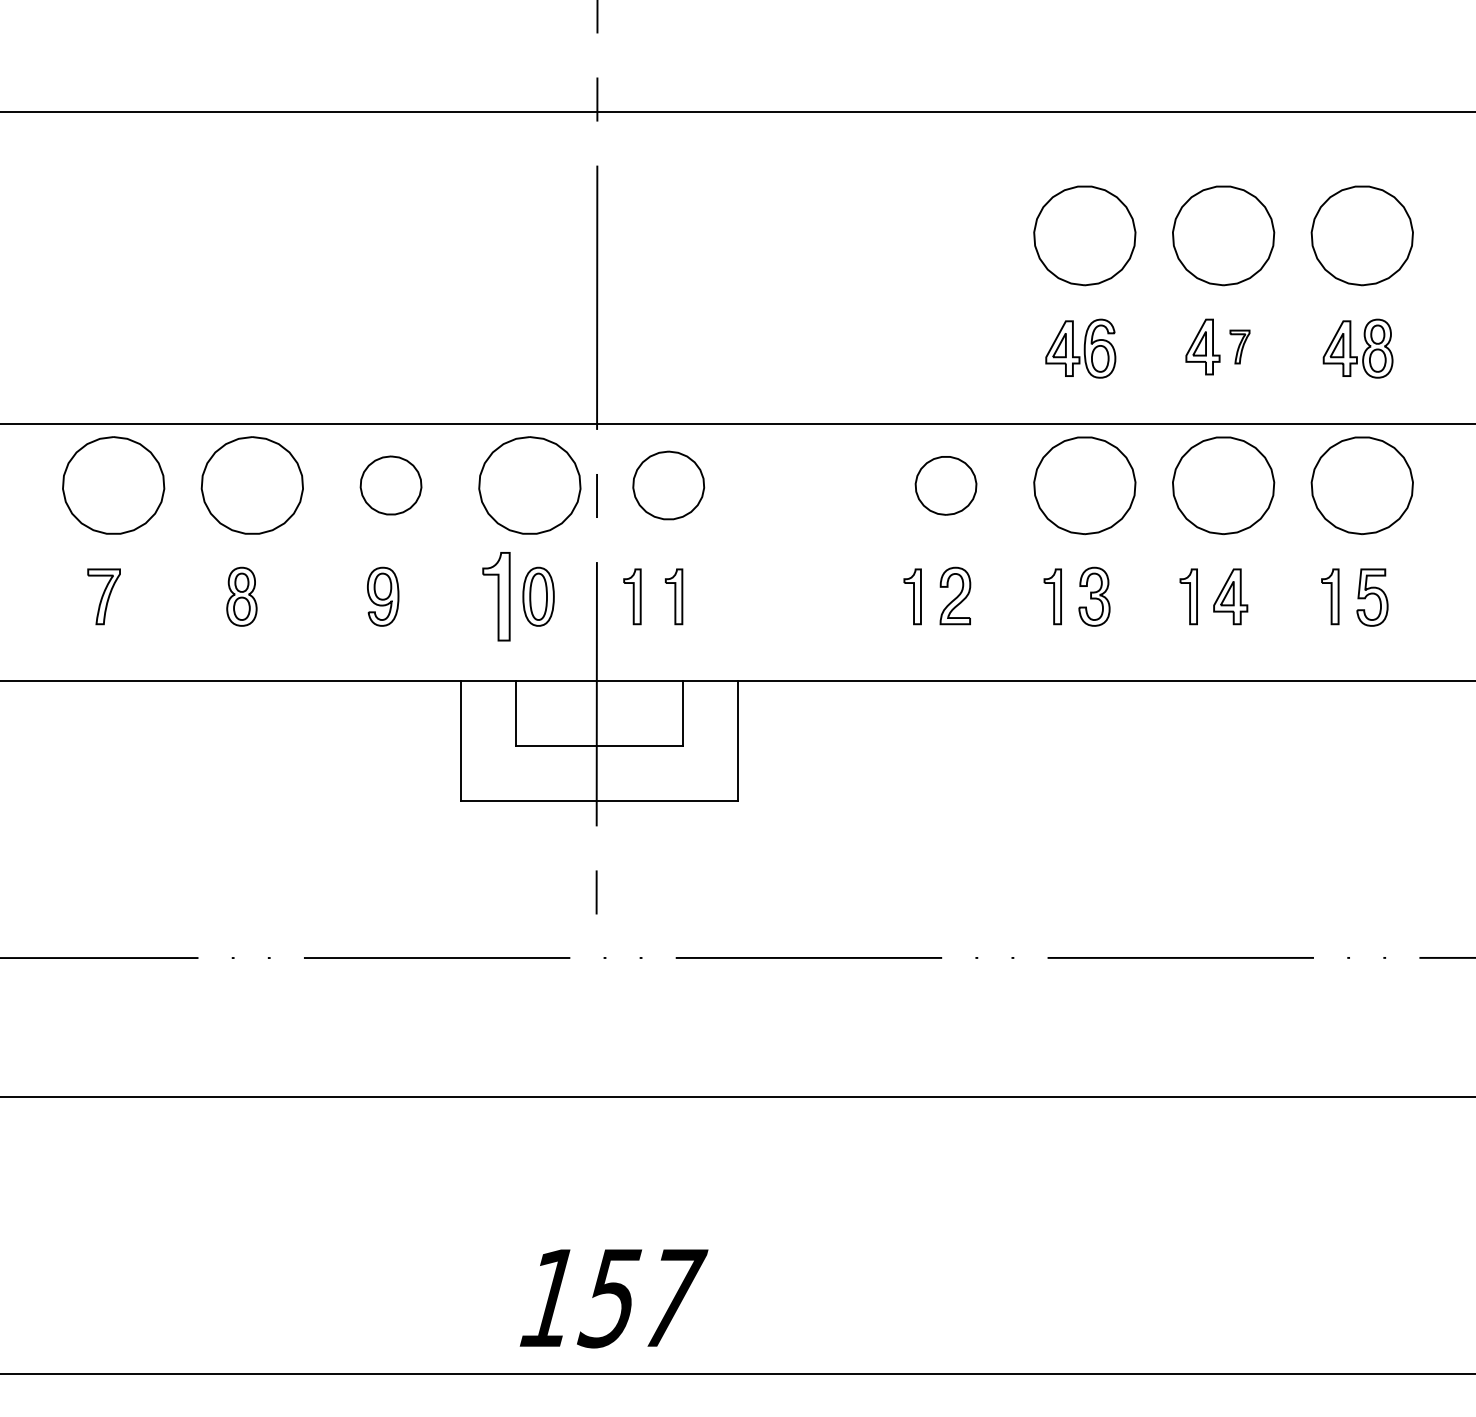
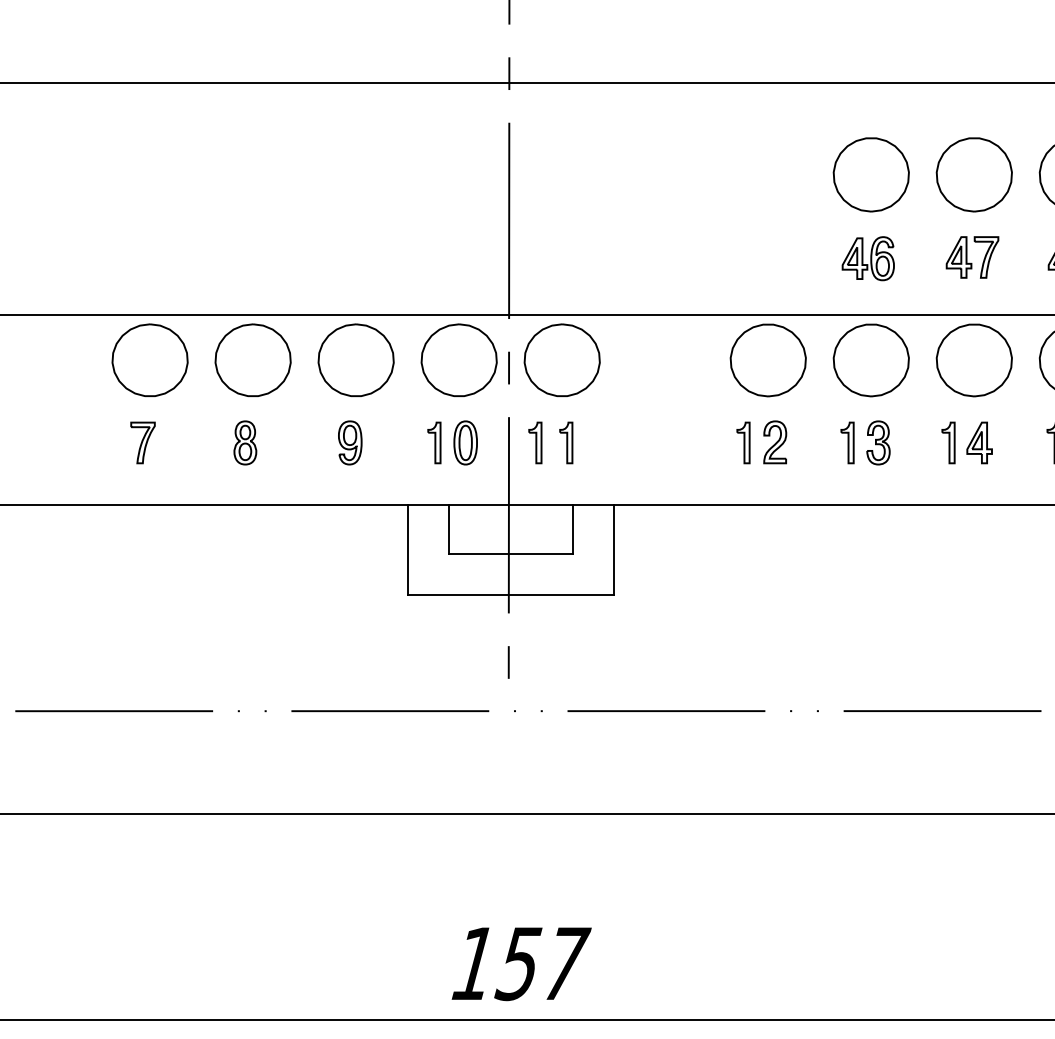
part: (1239, 346) -> (986, 257), size x1.67
part: (390, 485) -> (355, 360), size x1.67
part: (668, 485) -> (562, 360), size x1.43
part: (945, 485) -> (767, 360), size x1.67
part: (496, 596) -> (434, 442), size x0.62

